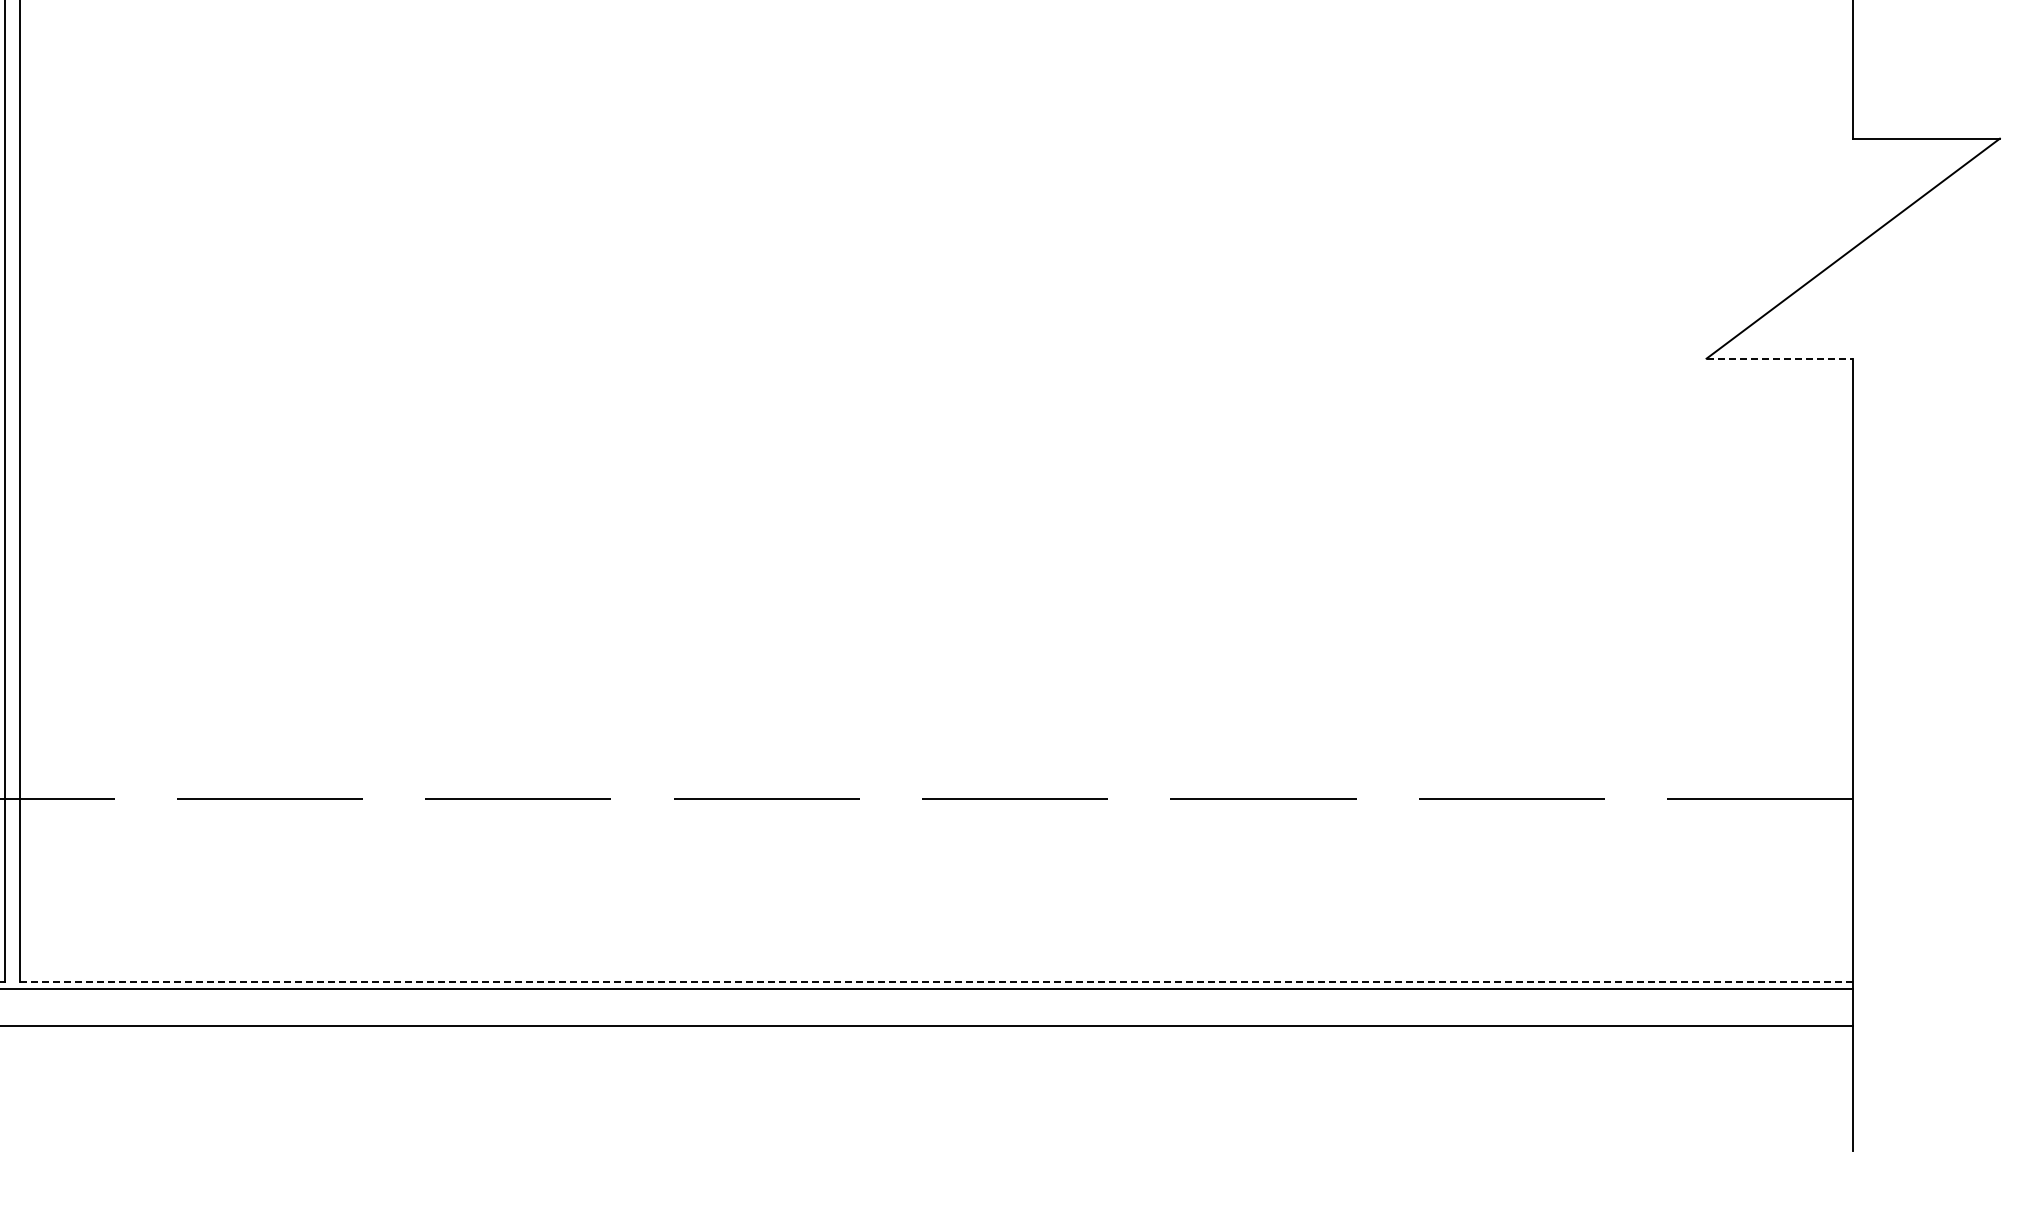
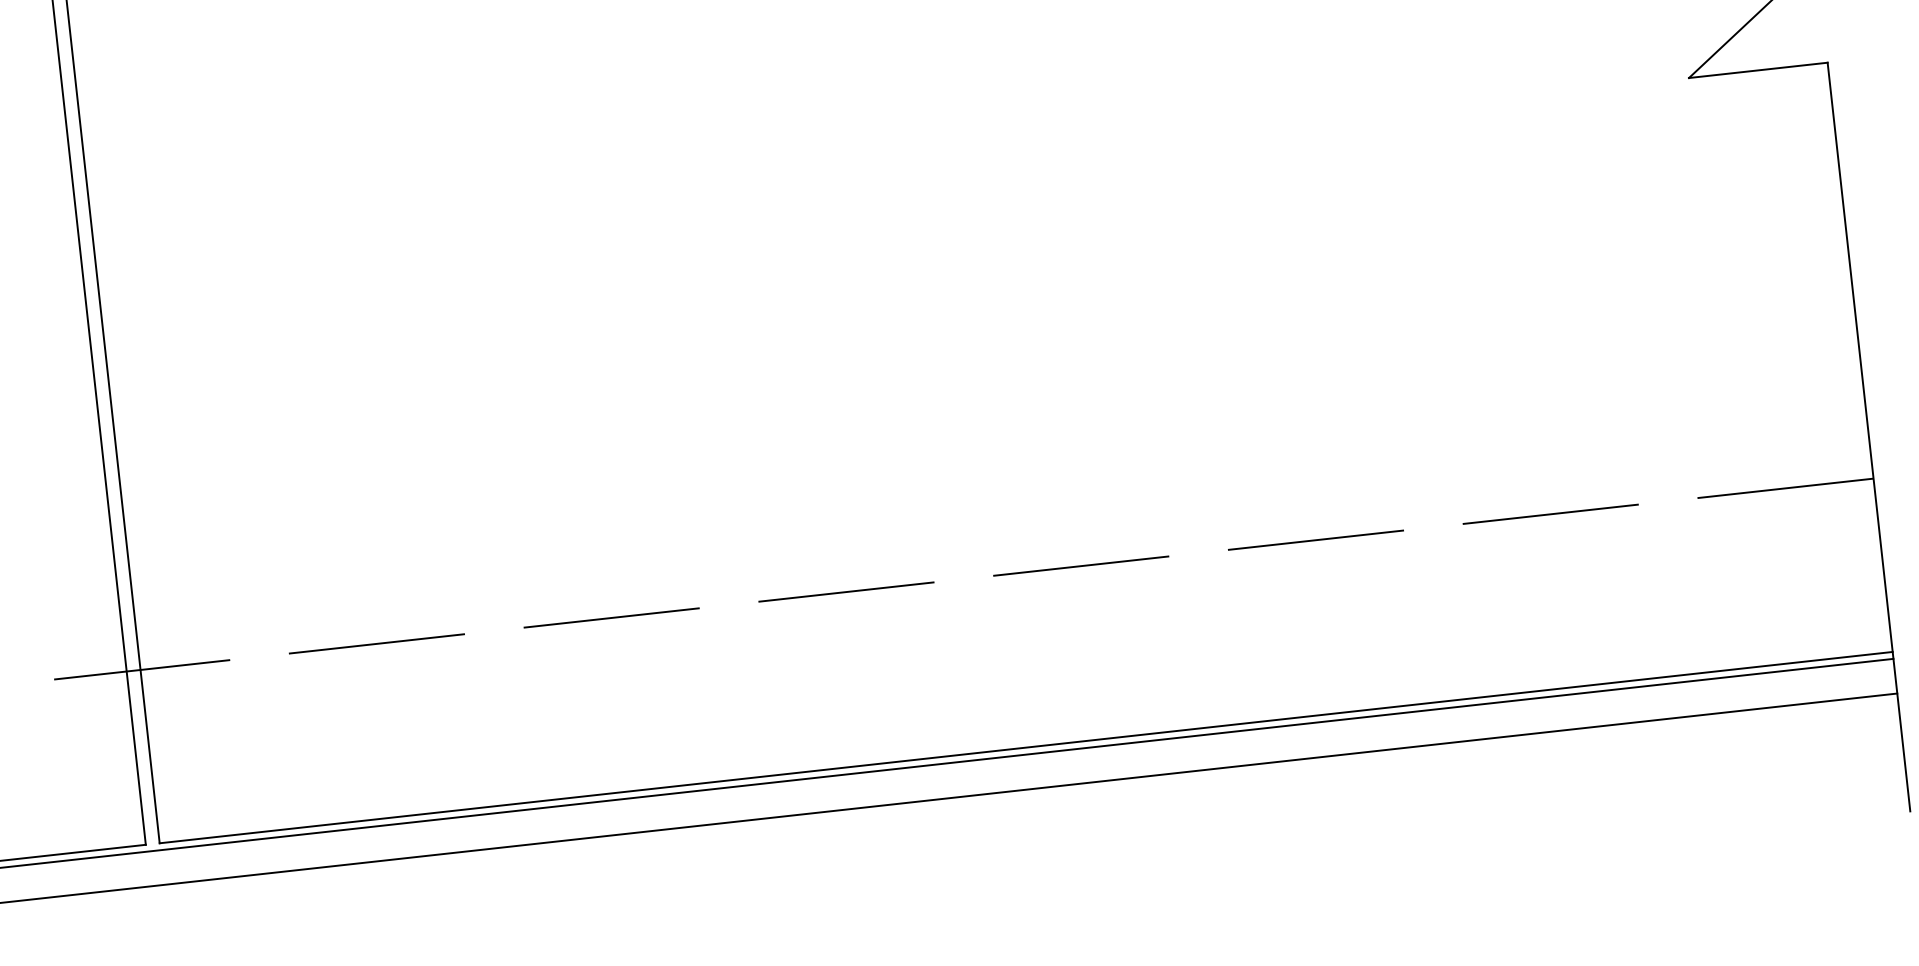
line: (1780, 358) -> (1758, 70), dashed -> solid
line: (936, 982) -> (1026, 748), dashed -> solid

